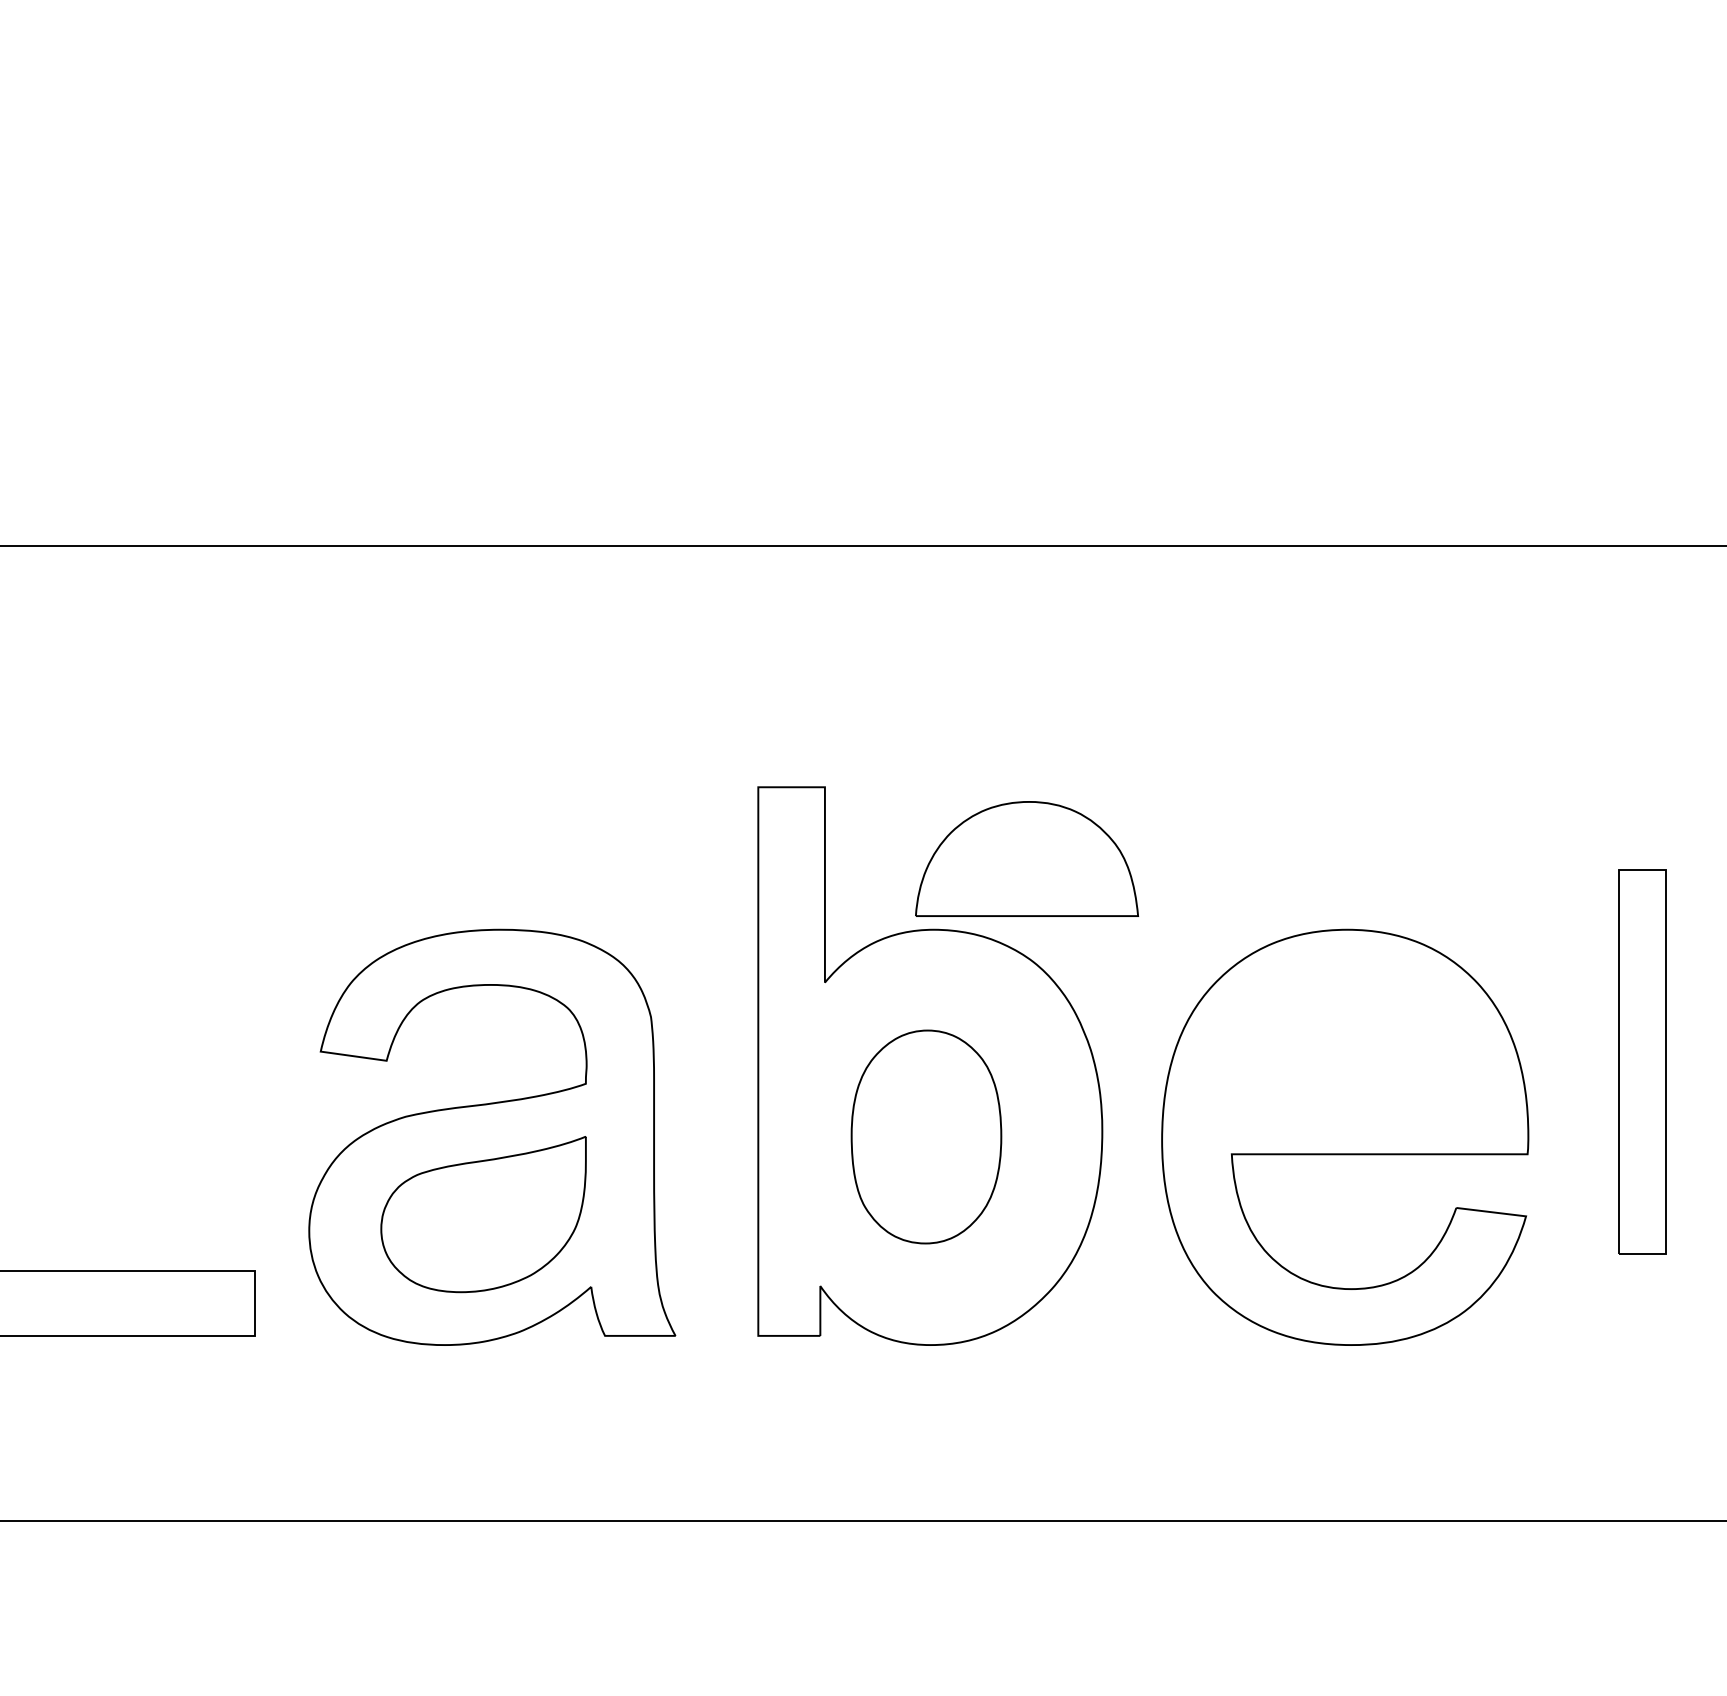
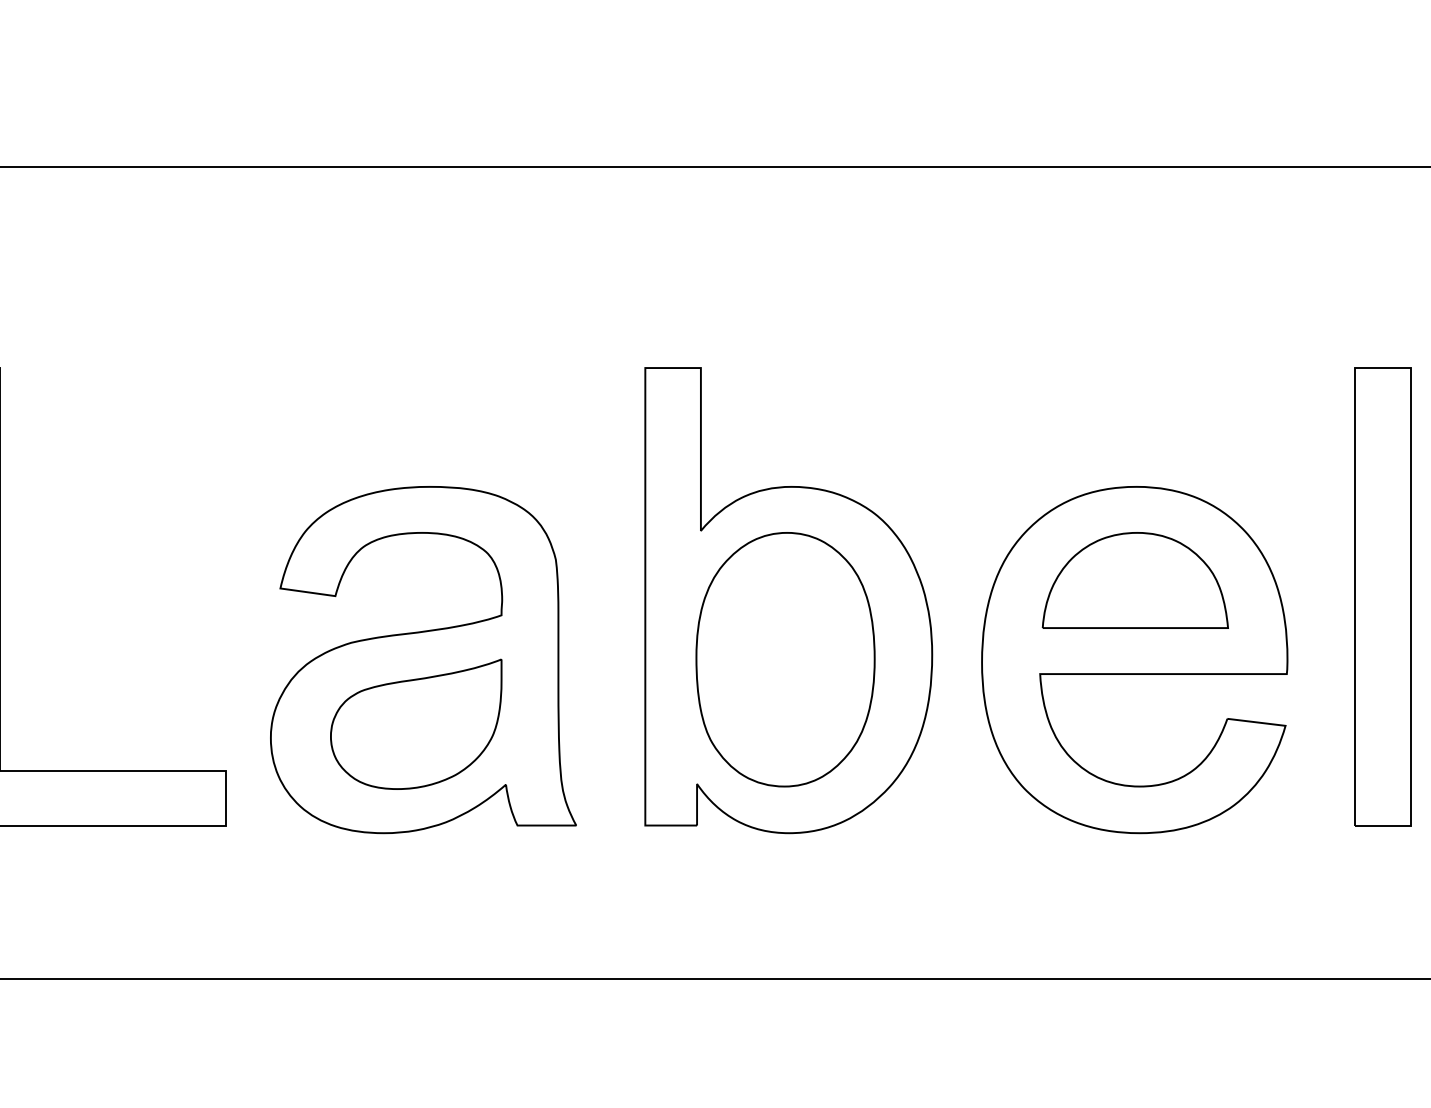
part: (1027, 858) -> (1135, 580), moved
part: (1642, 1061) -> (1382, 596), size x1.43
part: (926, 1136) -> (785, 659), size x1.43

